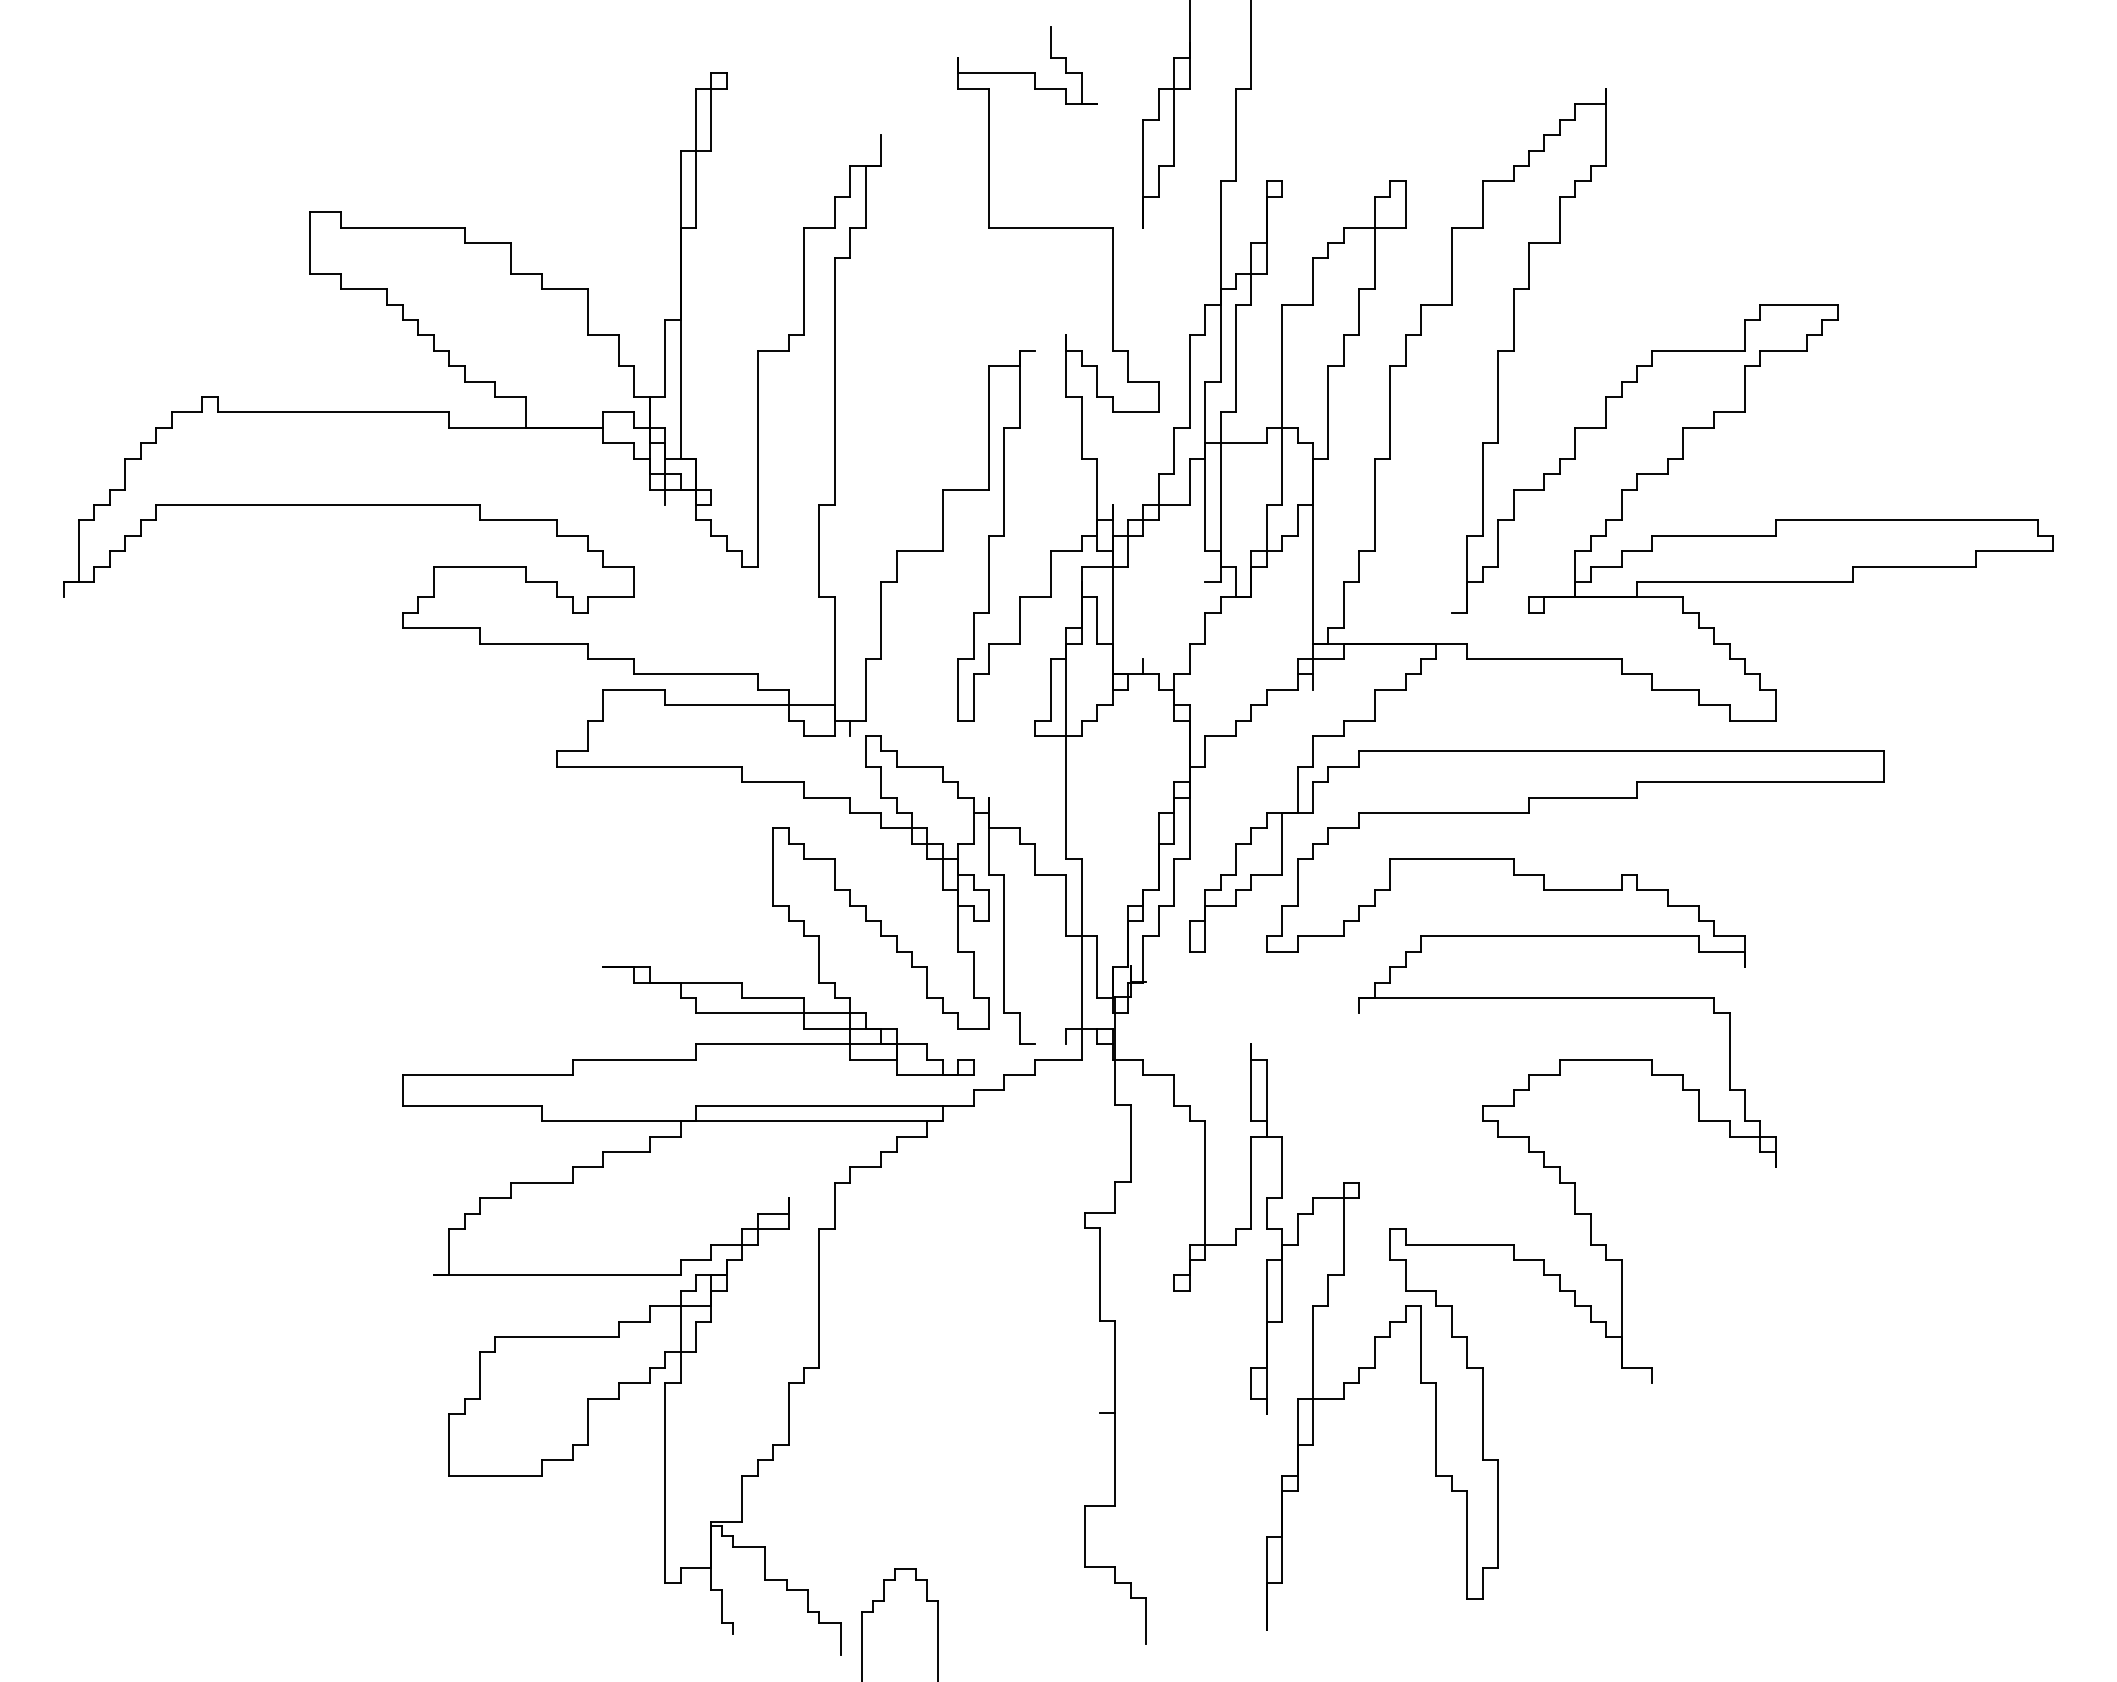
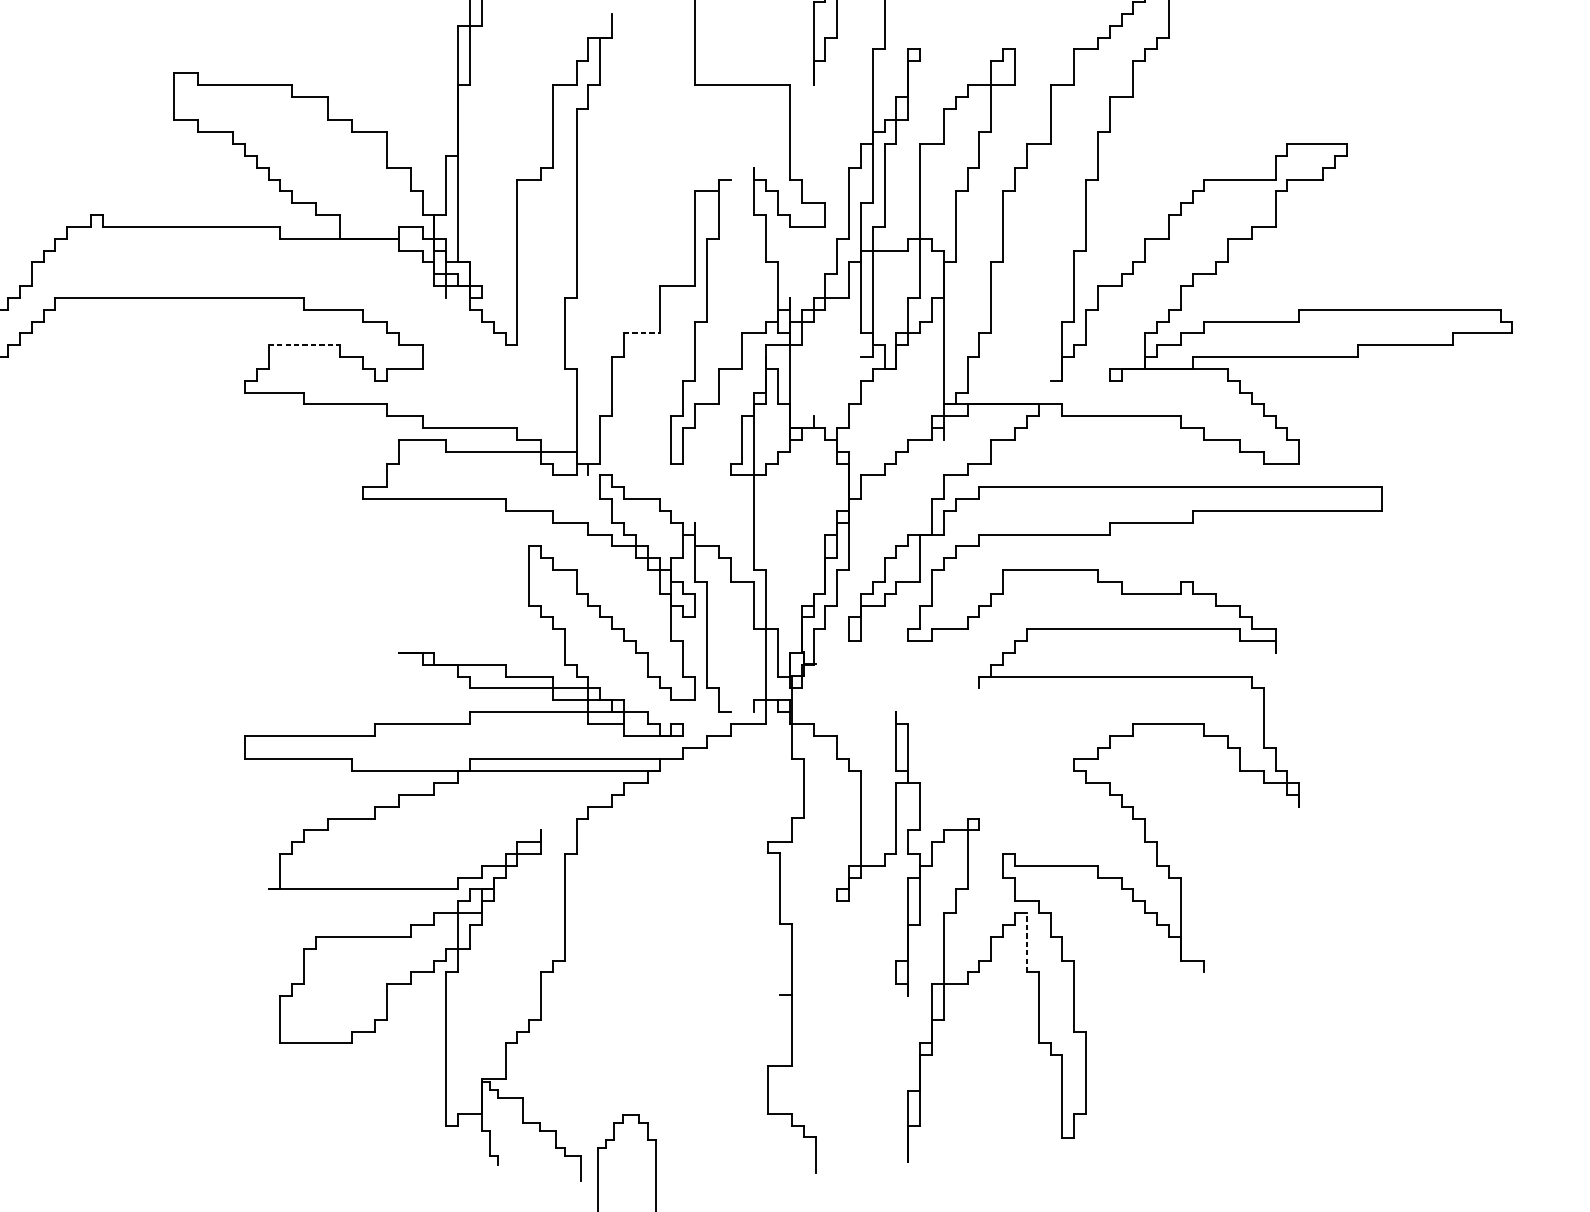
line: (920, 551) -> (642, 333), solid -> dashed
line: (480, 566) -> (304, 345), solid -> dashed
line: (1421, 1344) -> (1027, 942), solid -> dashed

